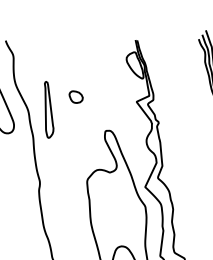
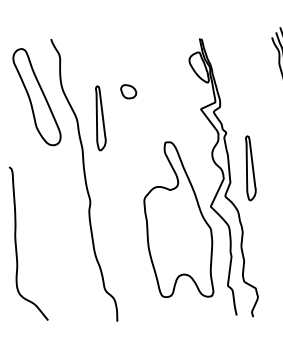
part: (75, 96) -> (128, 91), moved
part: (179, 153) -> (250, 168), added

